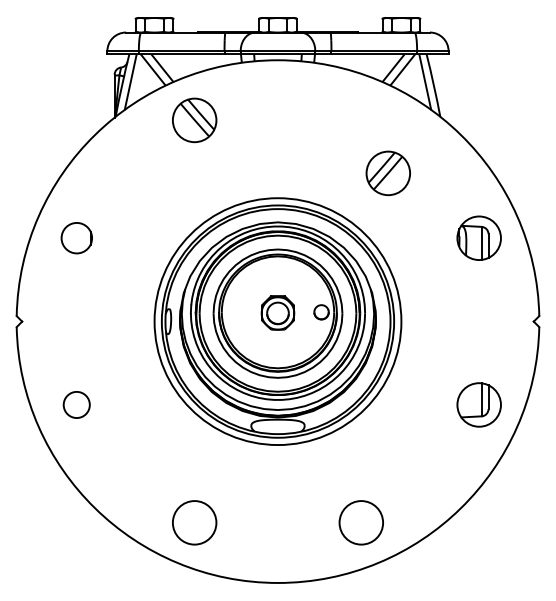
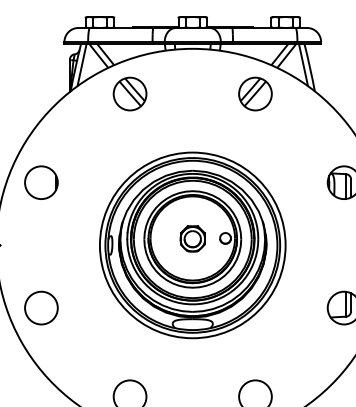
part: (387, 173) -> (254, 94), moved
circle: (76, 237) -> (41, 182), size x1.43
circle: (76, 404) -> (41, 307), size x1.67

